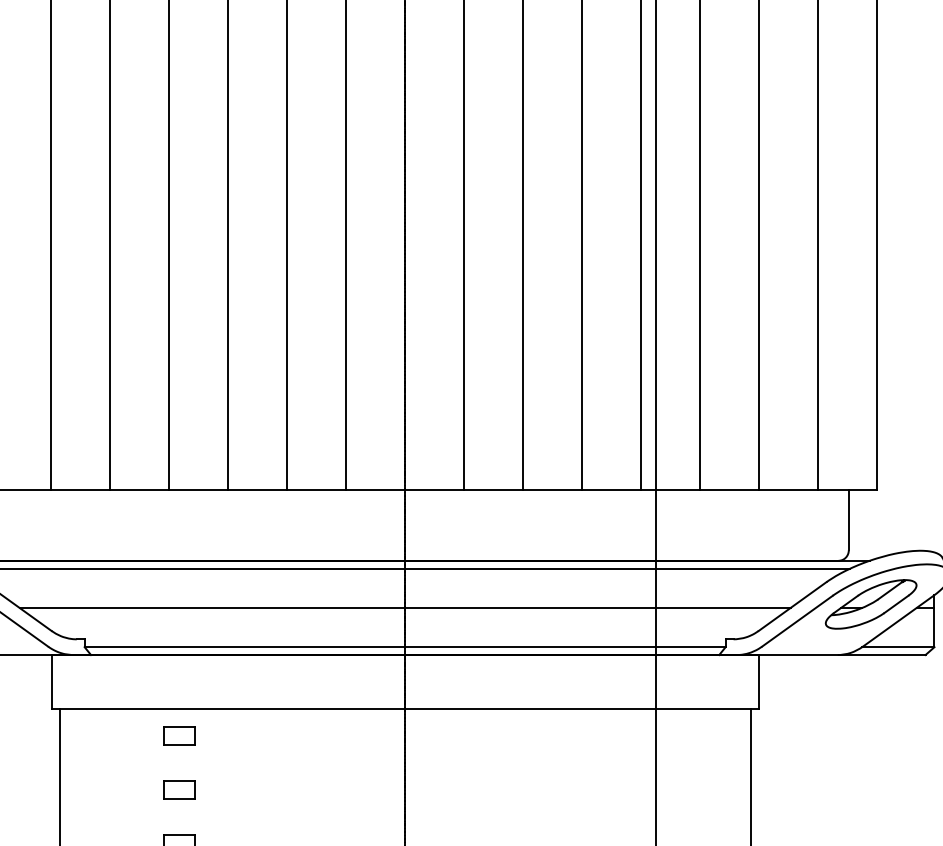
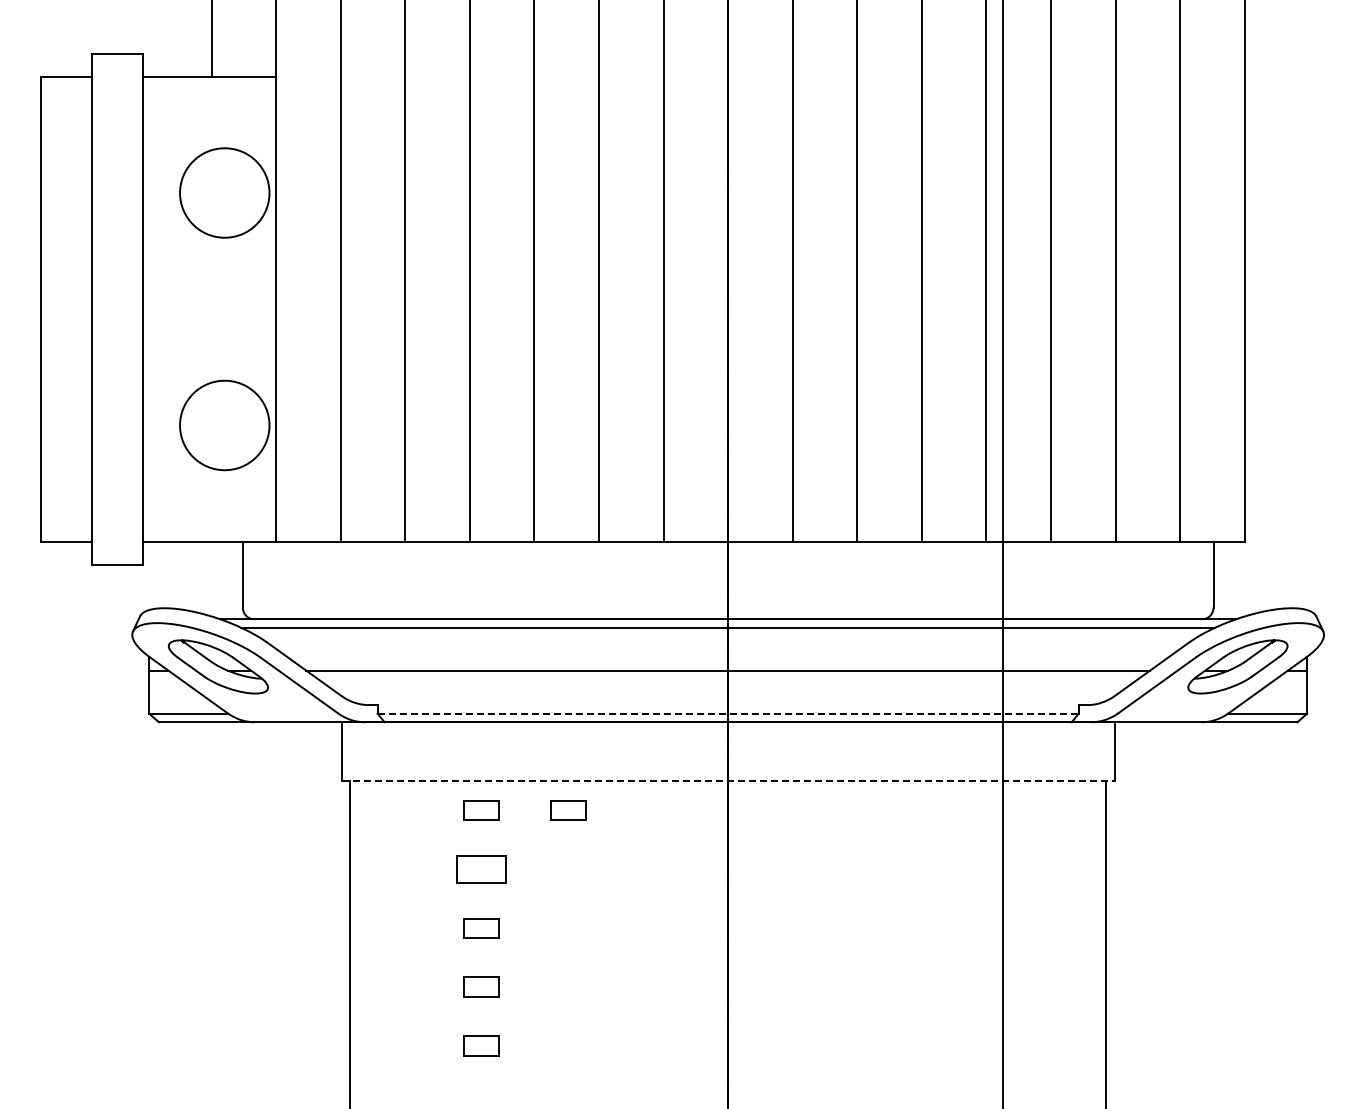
line: (405, 647) -> (728, 713), solid -> dashed
line: (405, 709) -> (728, 781), solid -> dashed
part: (259, 735) -> (568, 810), added
part: (179, 789) -> (481, 869), size x1.4

